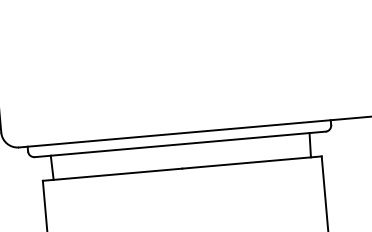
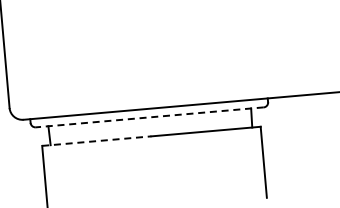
line: (179, 144) -> (149, 117), solid -> dashed
line: (112, 175) -> (96, 141), solid -> dashed

